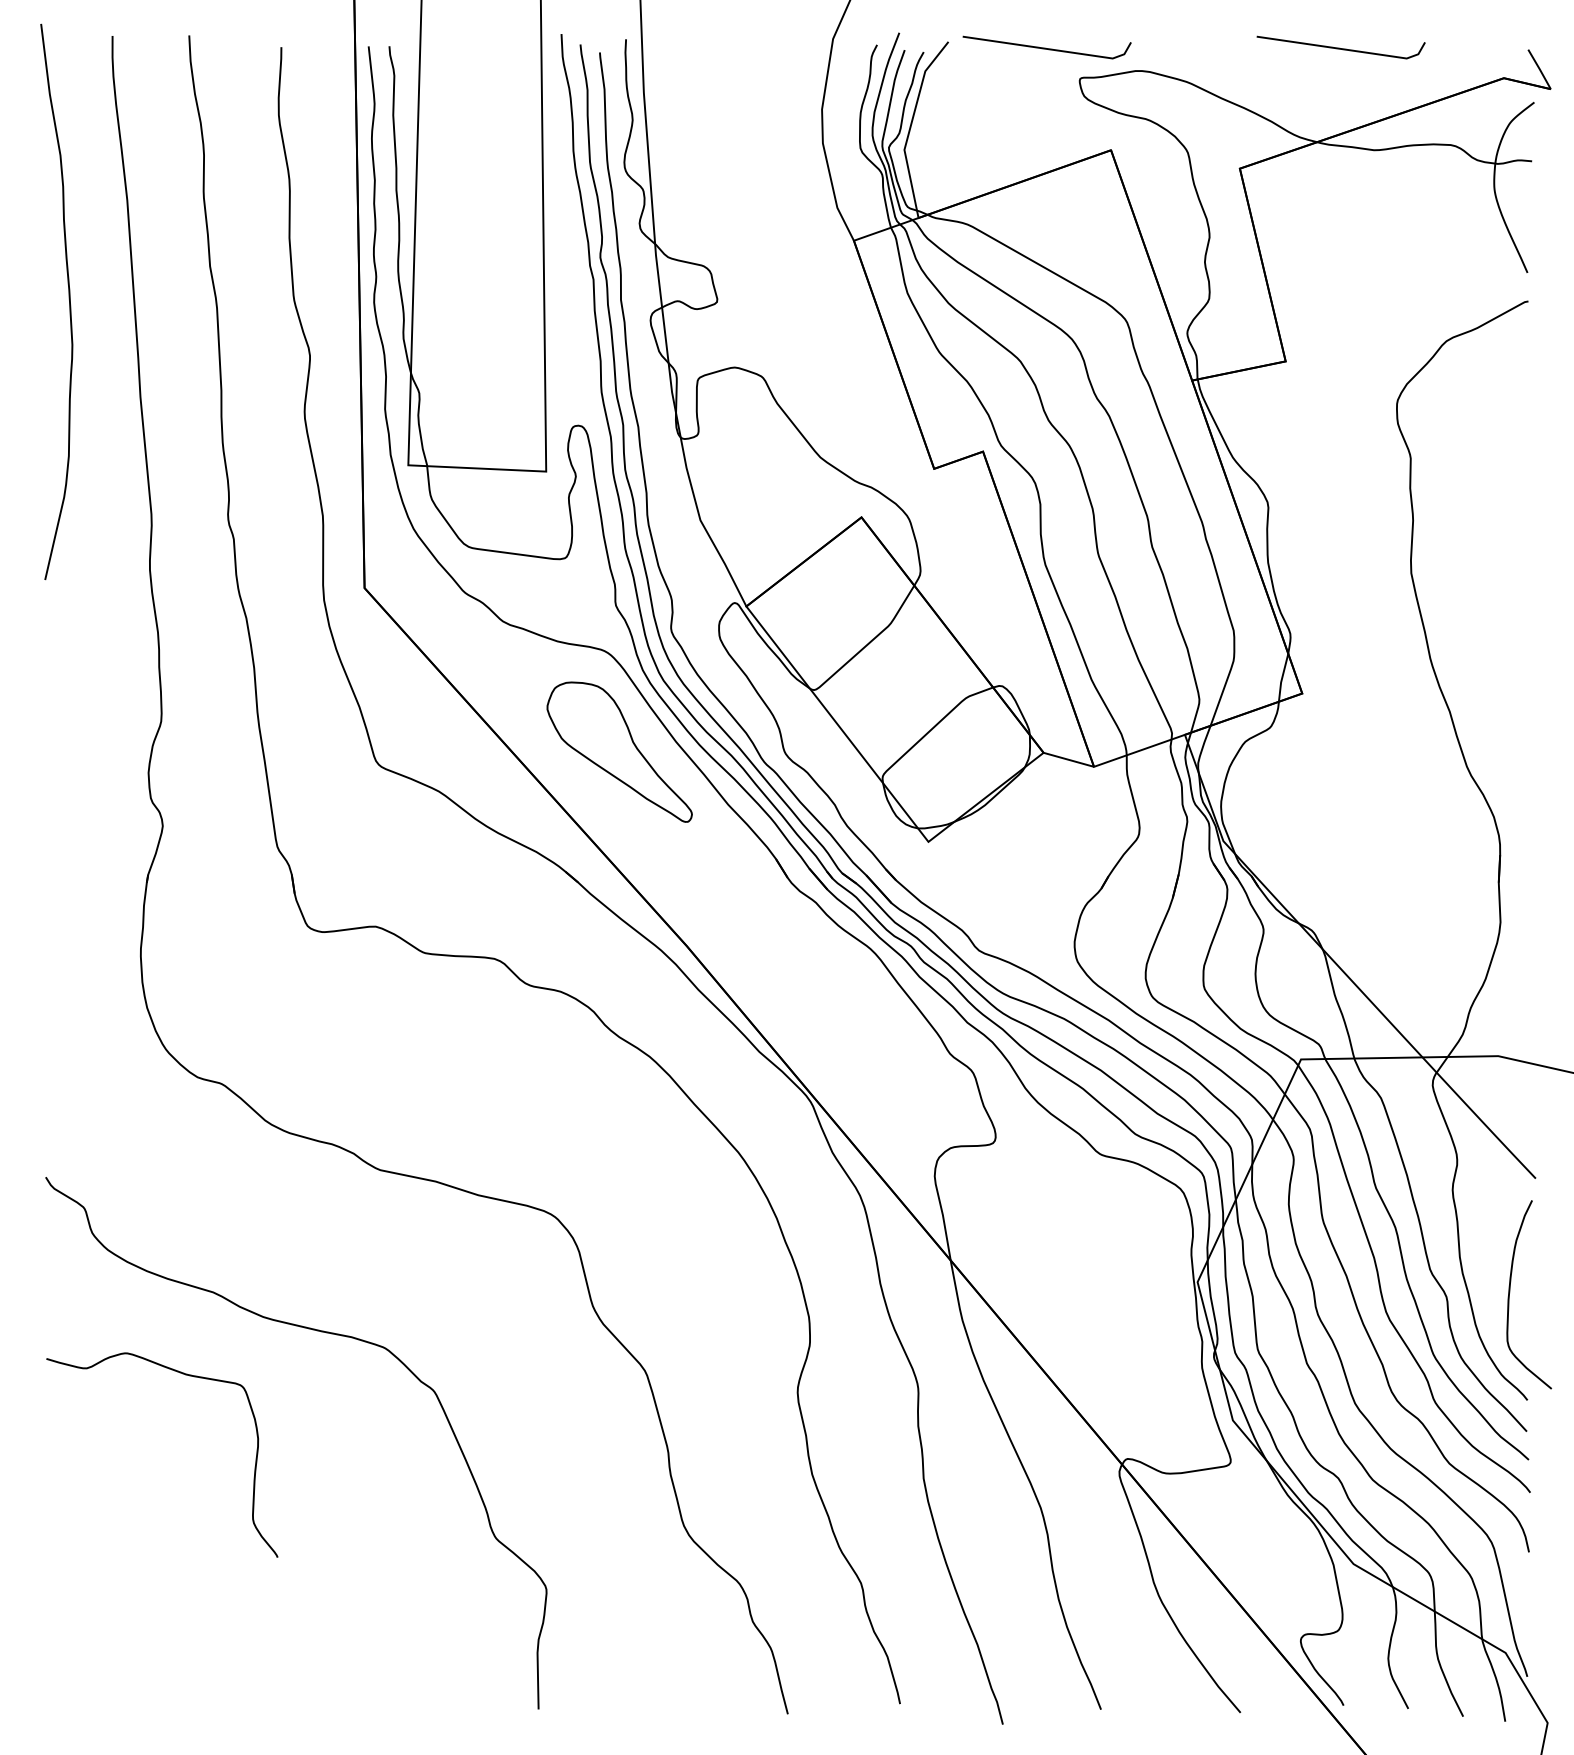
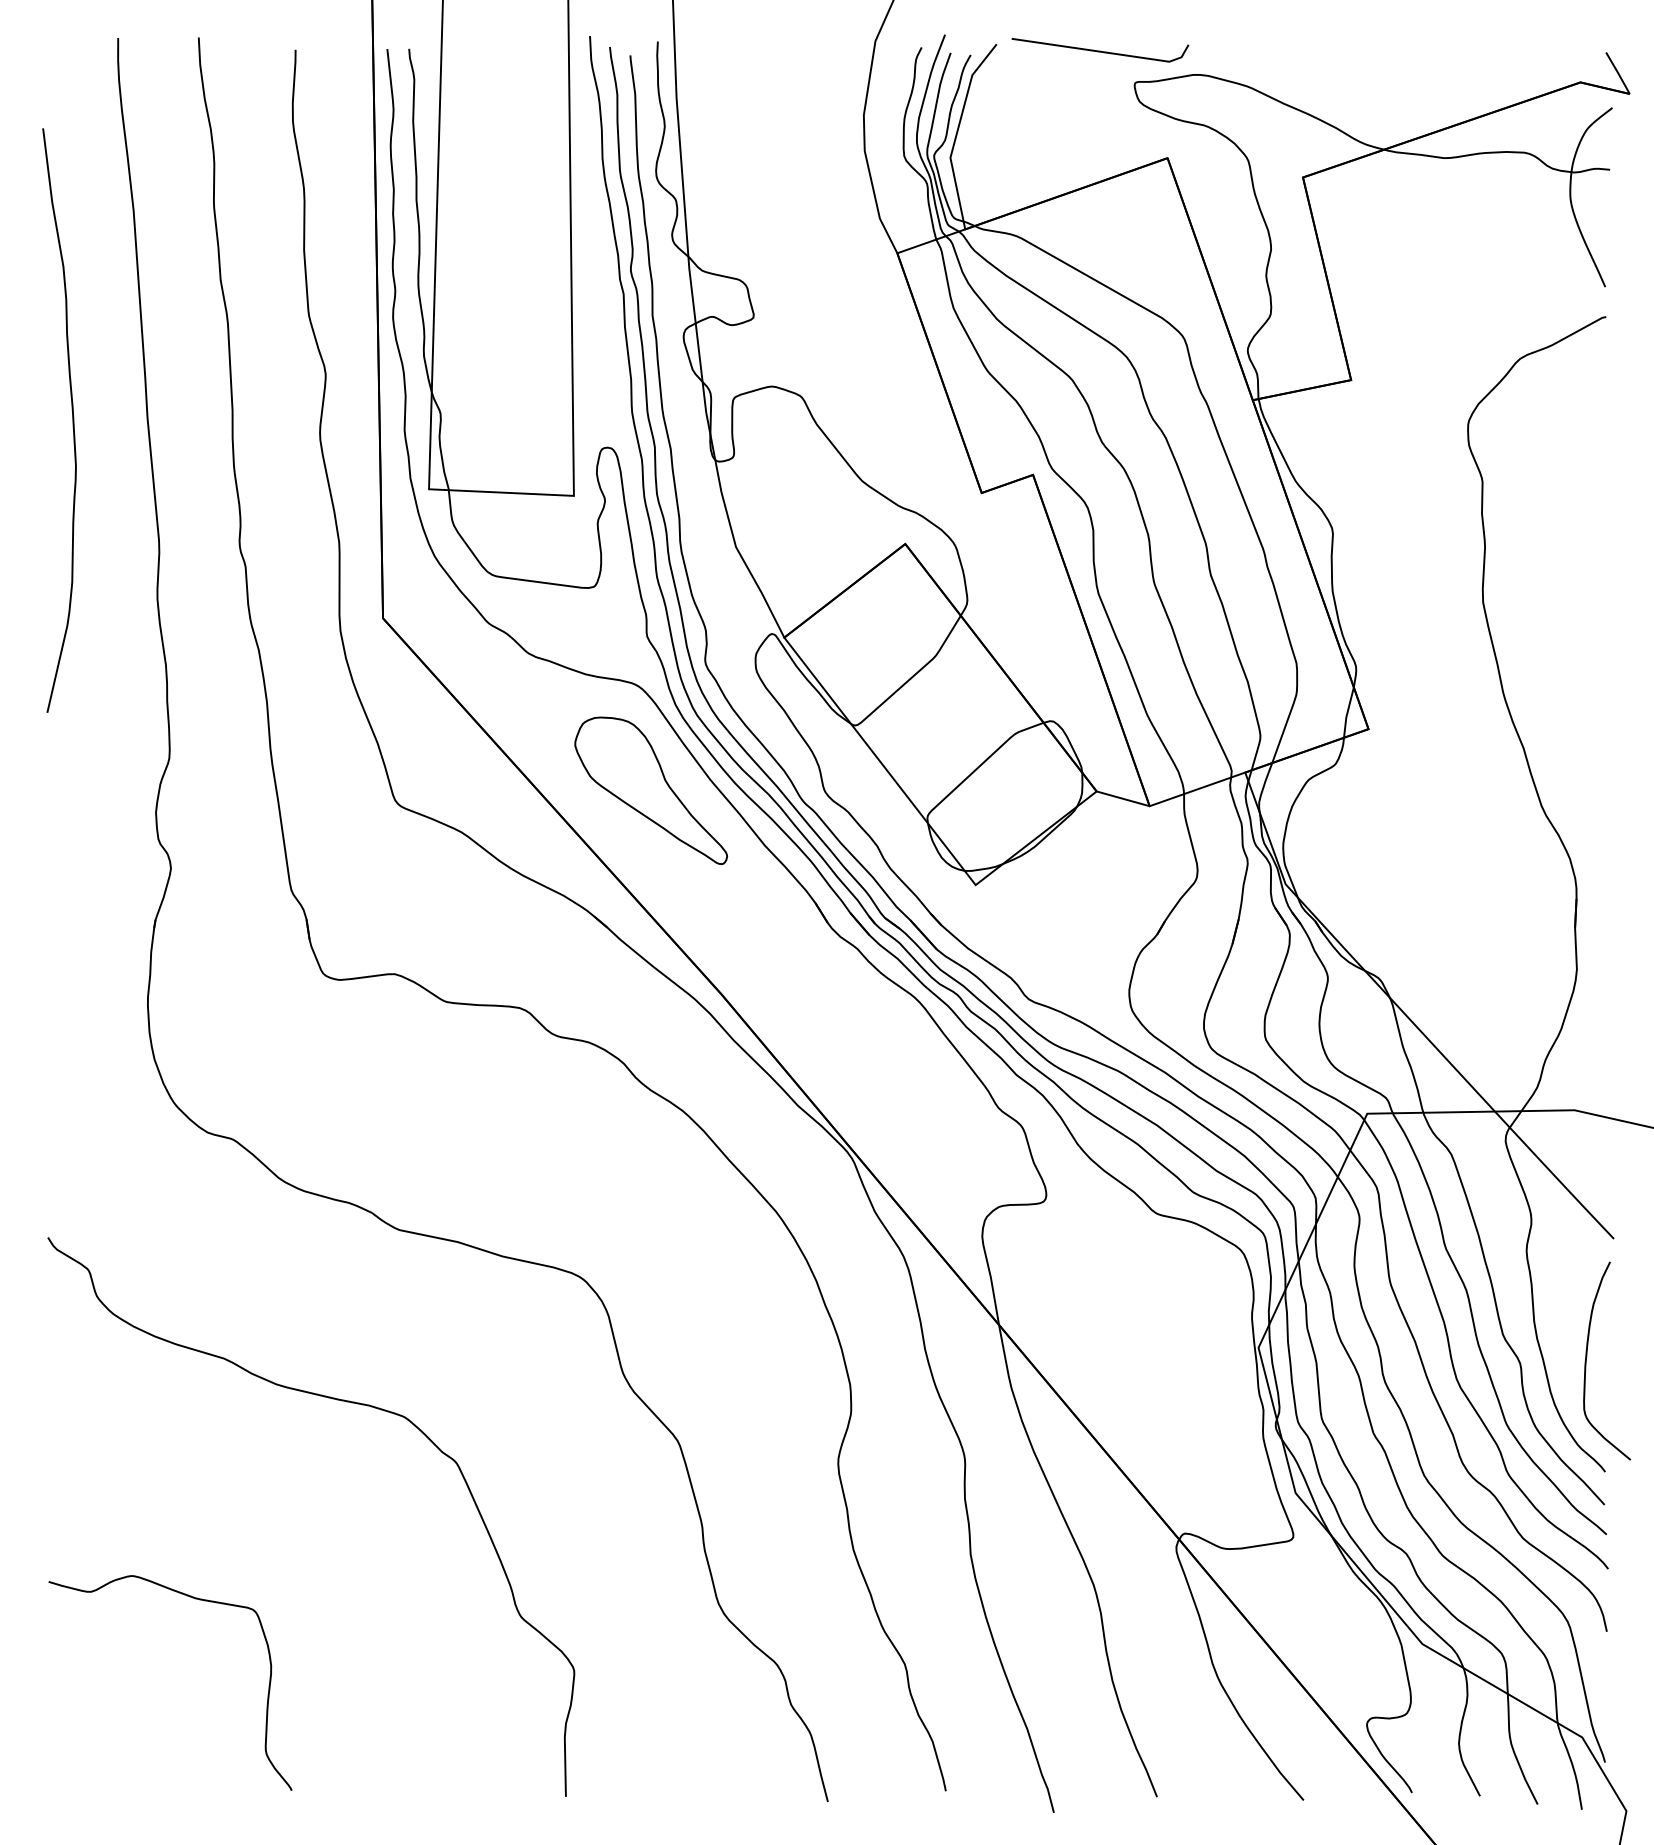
line: (1339, 47) -> (1407, 50), removed
curve: (68, 299) -> (71, 418), moved
curve: (185, 1375) -> (194, 1599), moved

